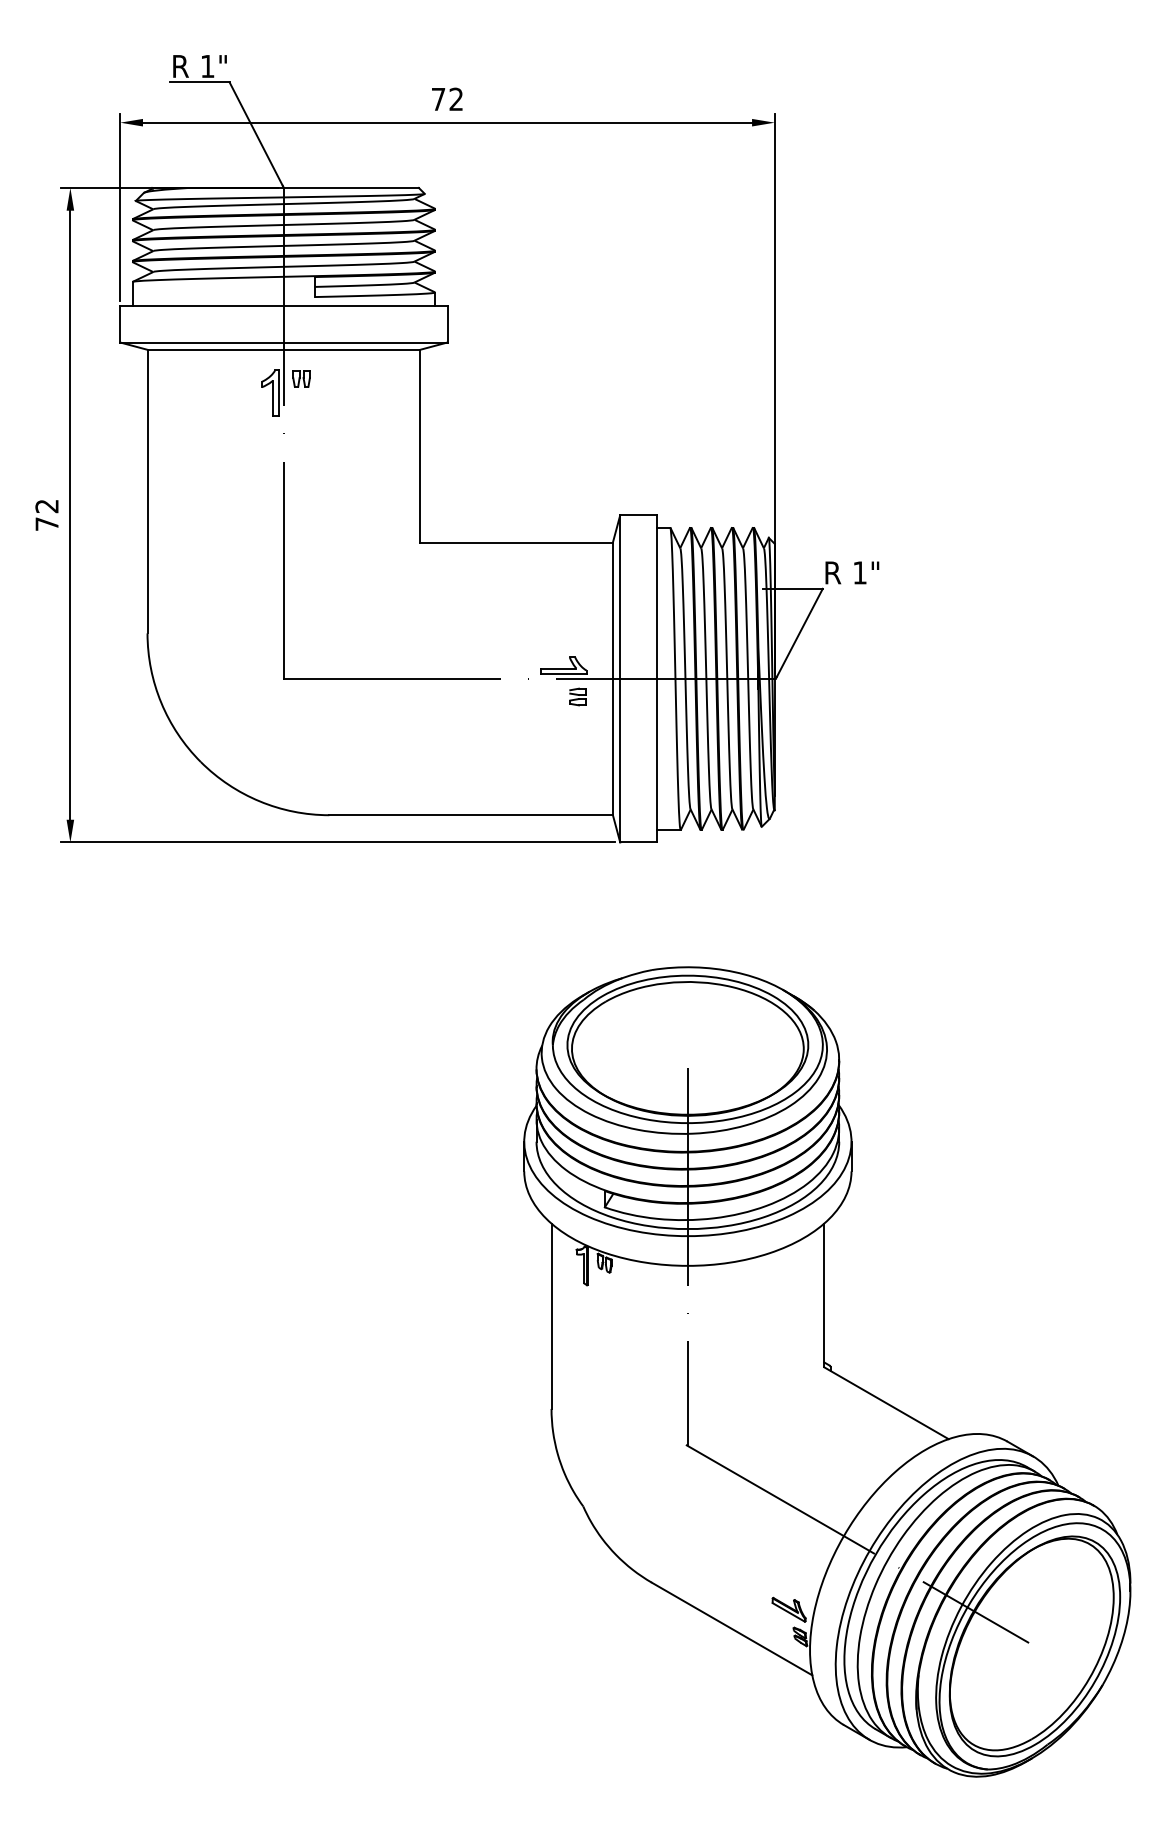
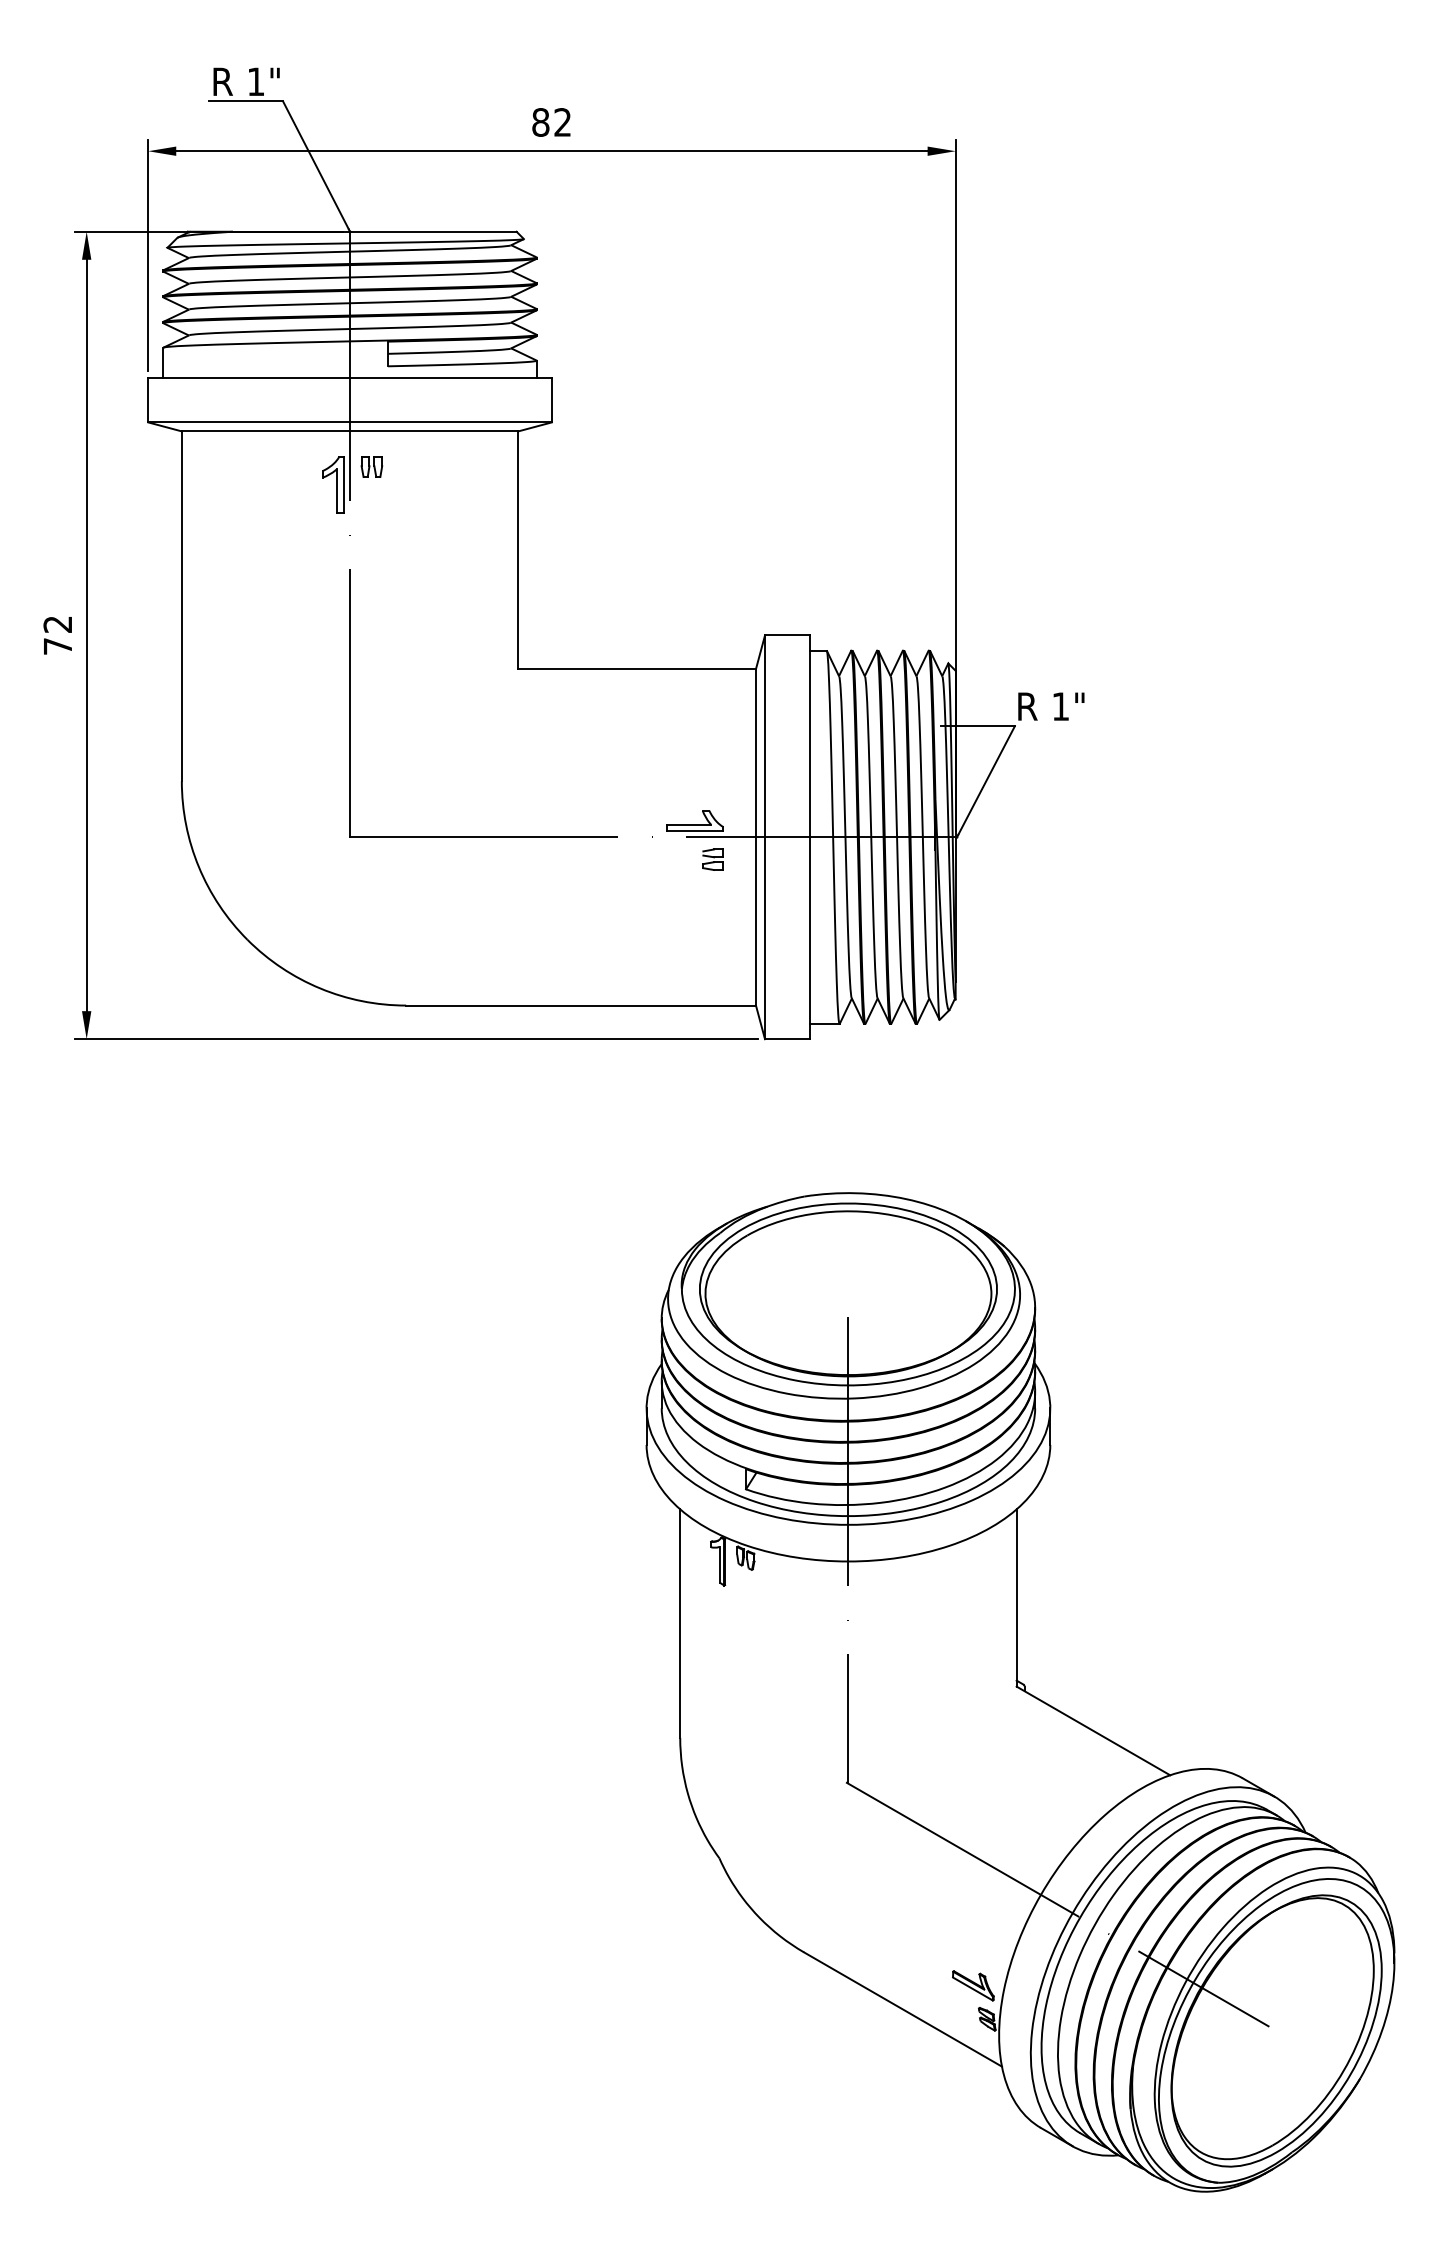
text: (438, 99) -> (540, 122), 72 -> 82

